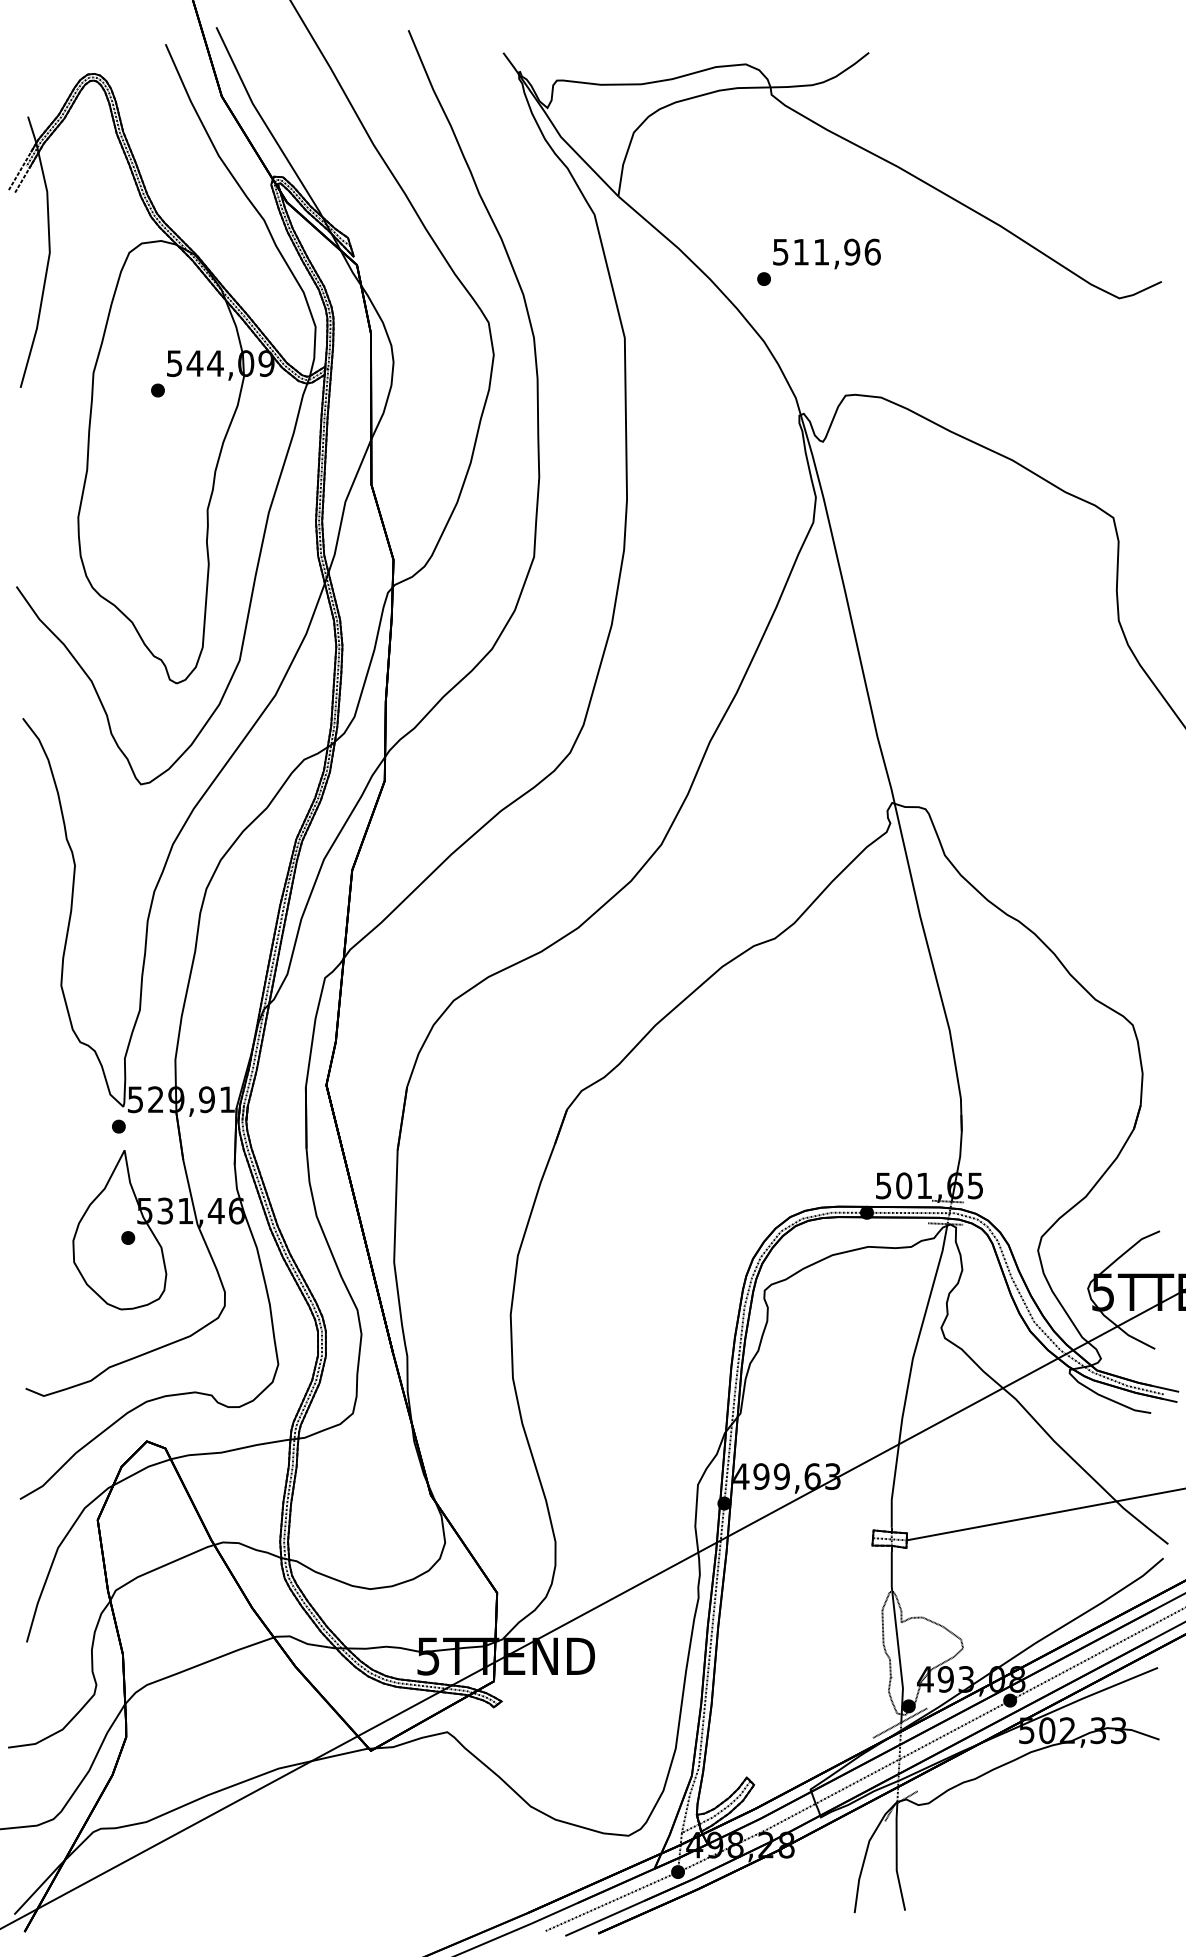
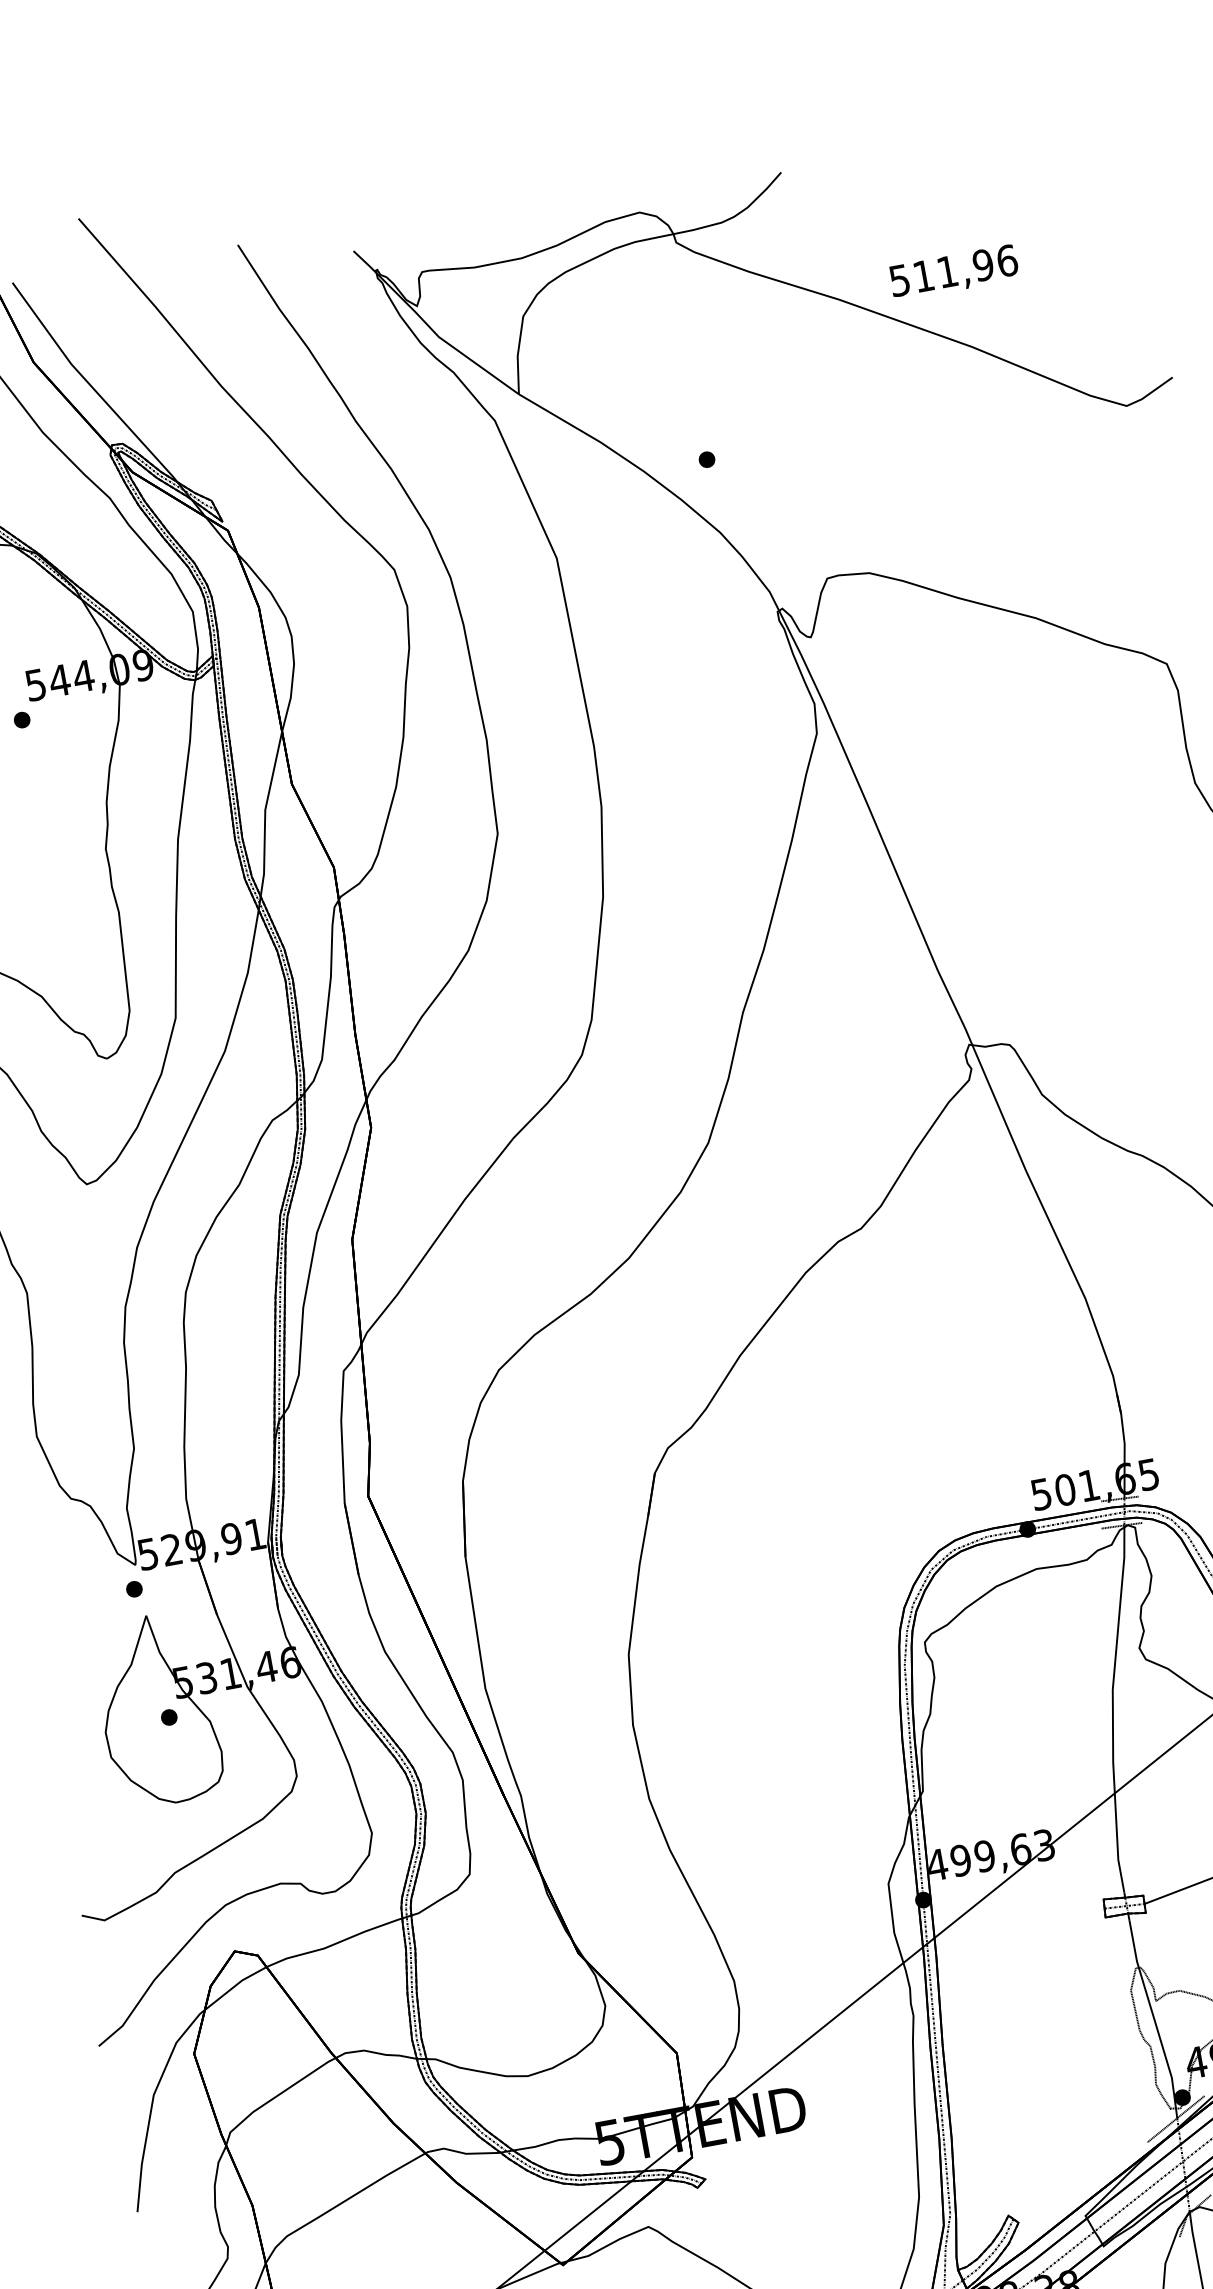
text: (826, 253) -> (953, 272), moved

